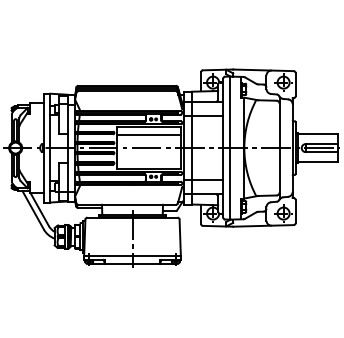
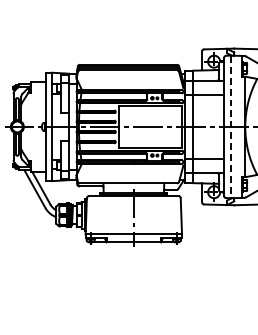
line: (148, 135) -> (149, 114), removed
line: (230, 148) -> (231, 127), solid -> dashed

